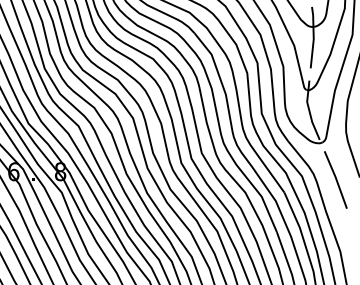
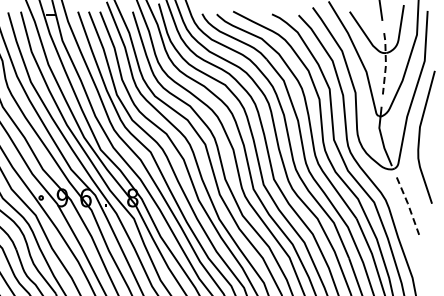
line: (313, 37) -> (385, 63), solid -> dashed
line: (336, 179) -> (408, 205), solid -> dashed

